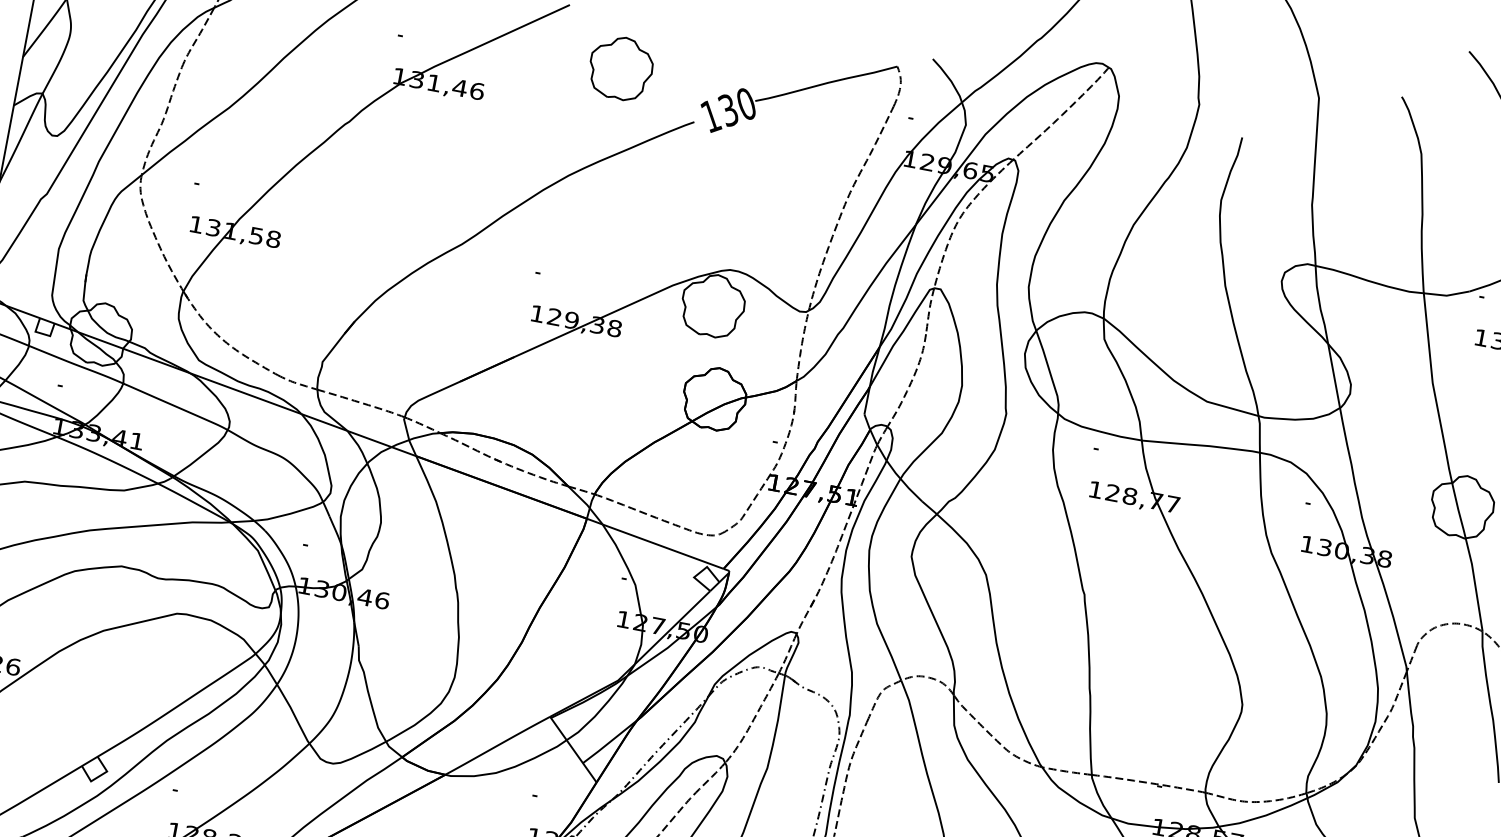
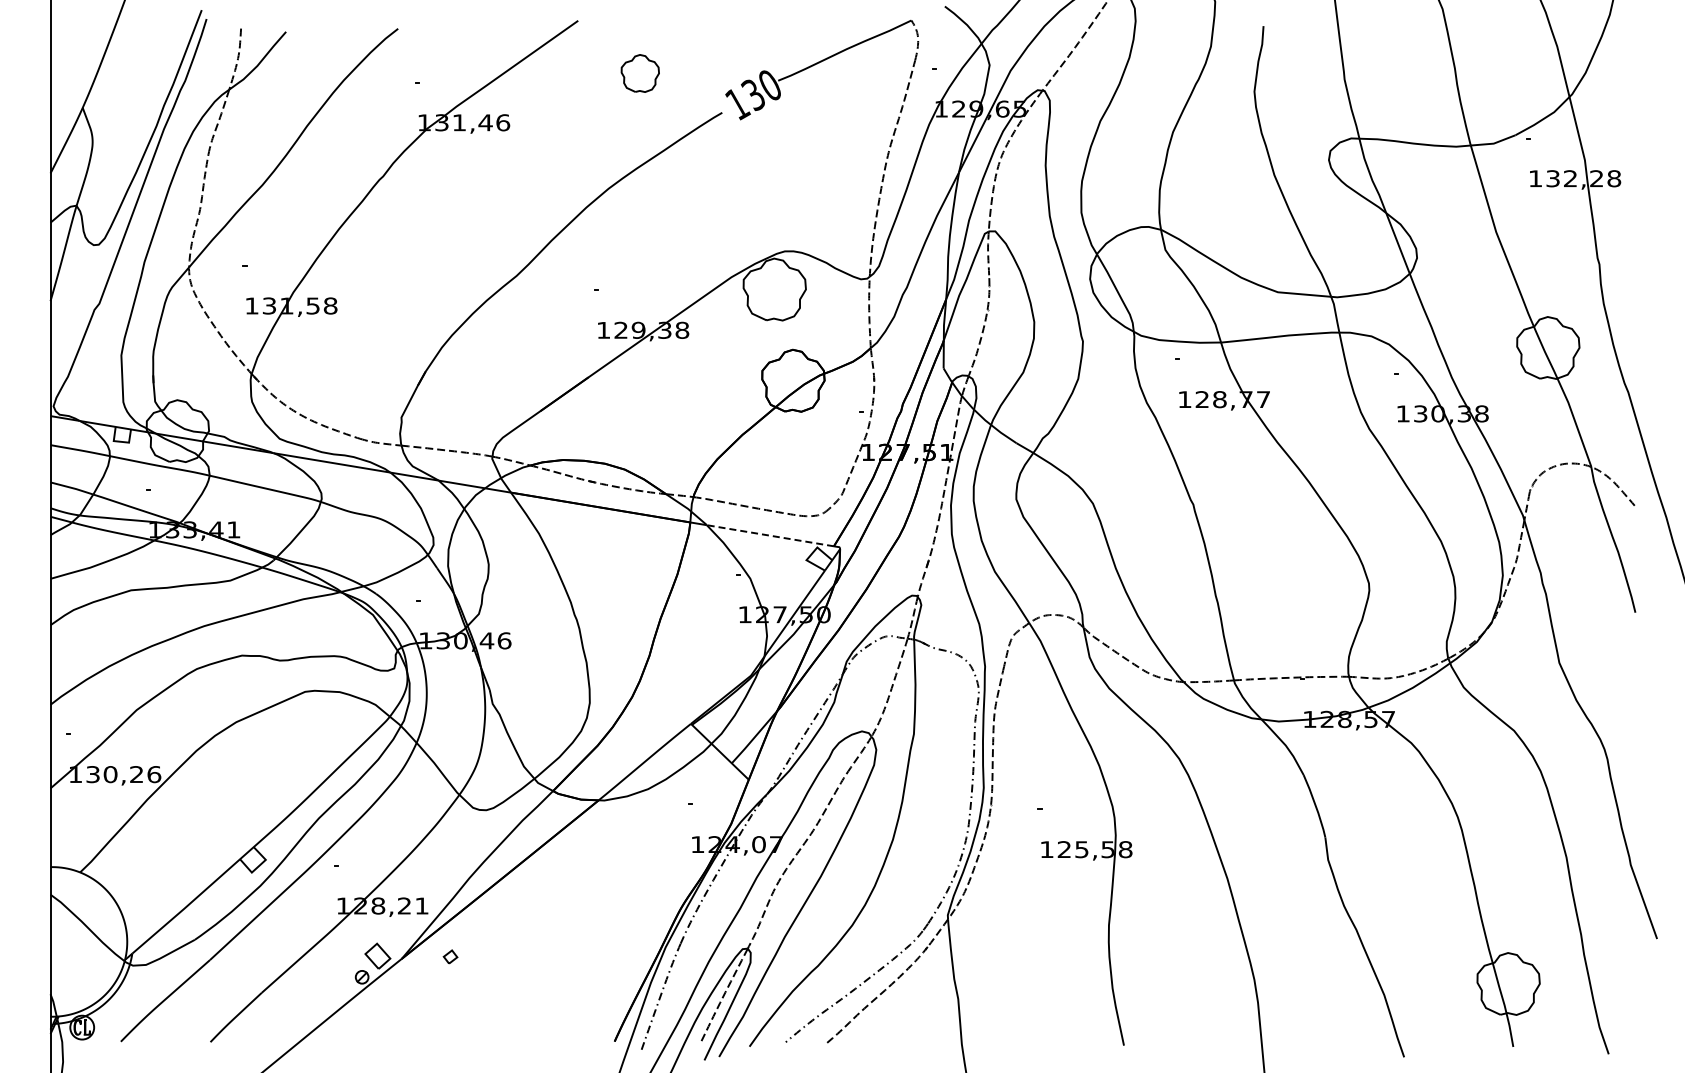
part: (621, 68) -> (640, 73), size x0.6
line: (662, 546) -> (769, 535), solid -> dashed

